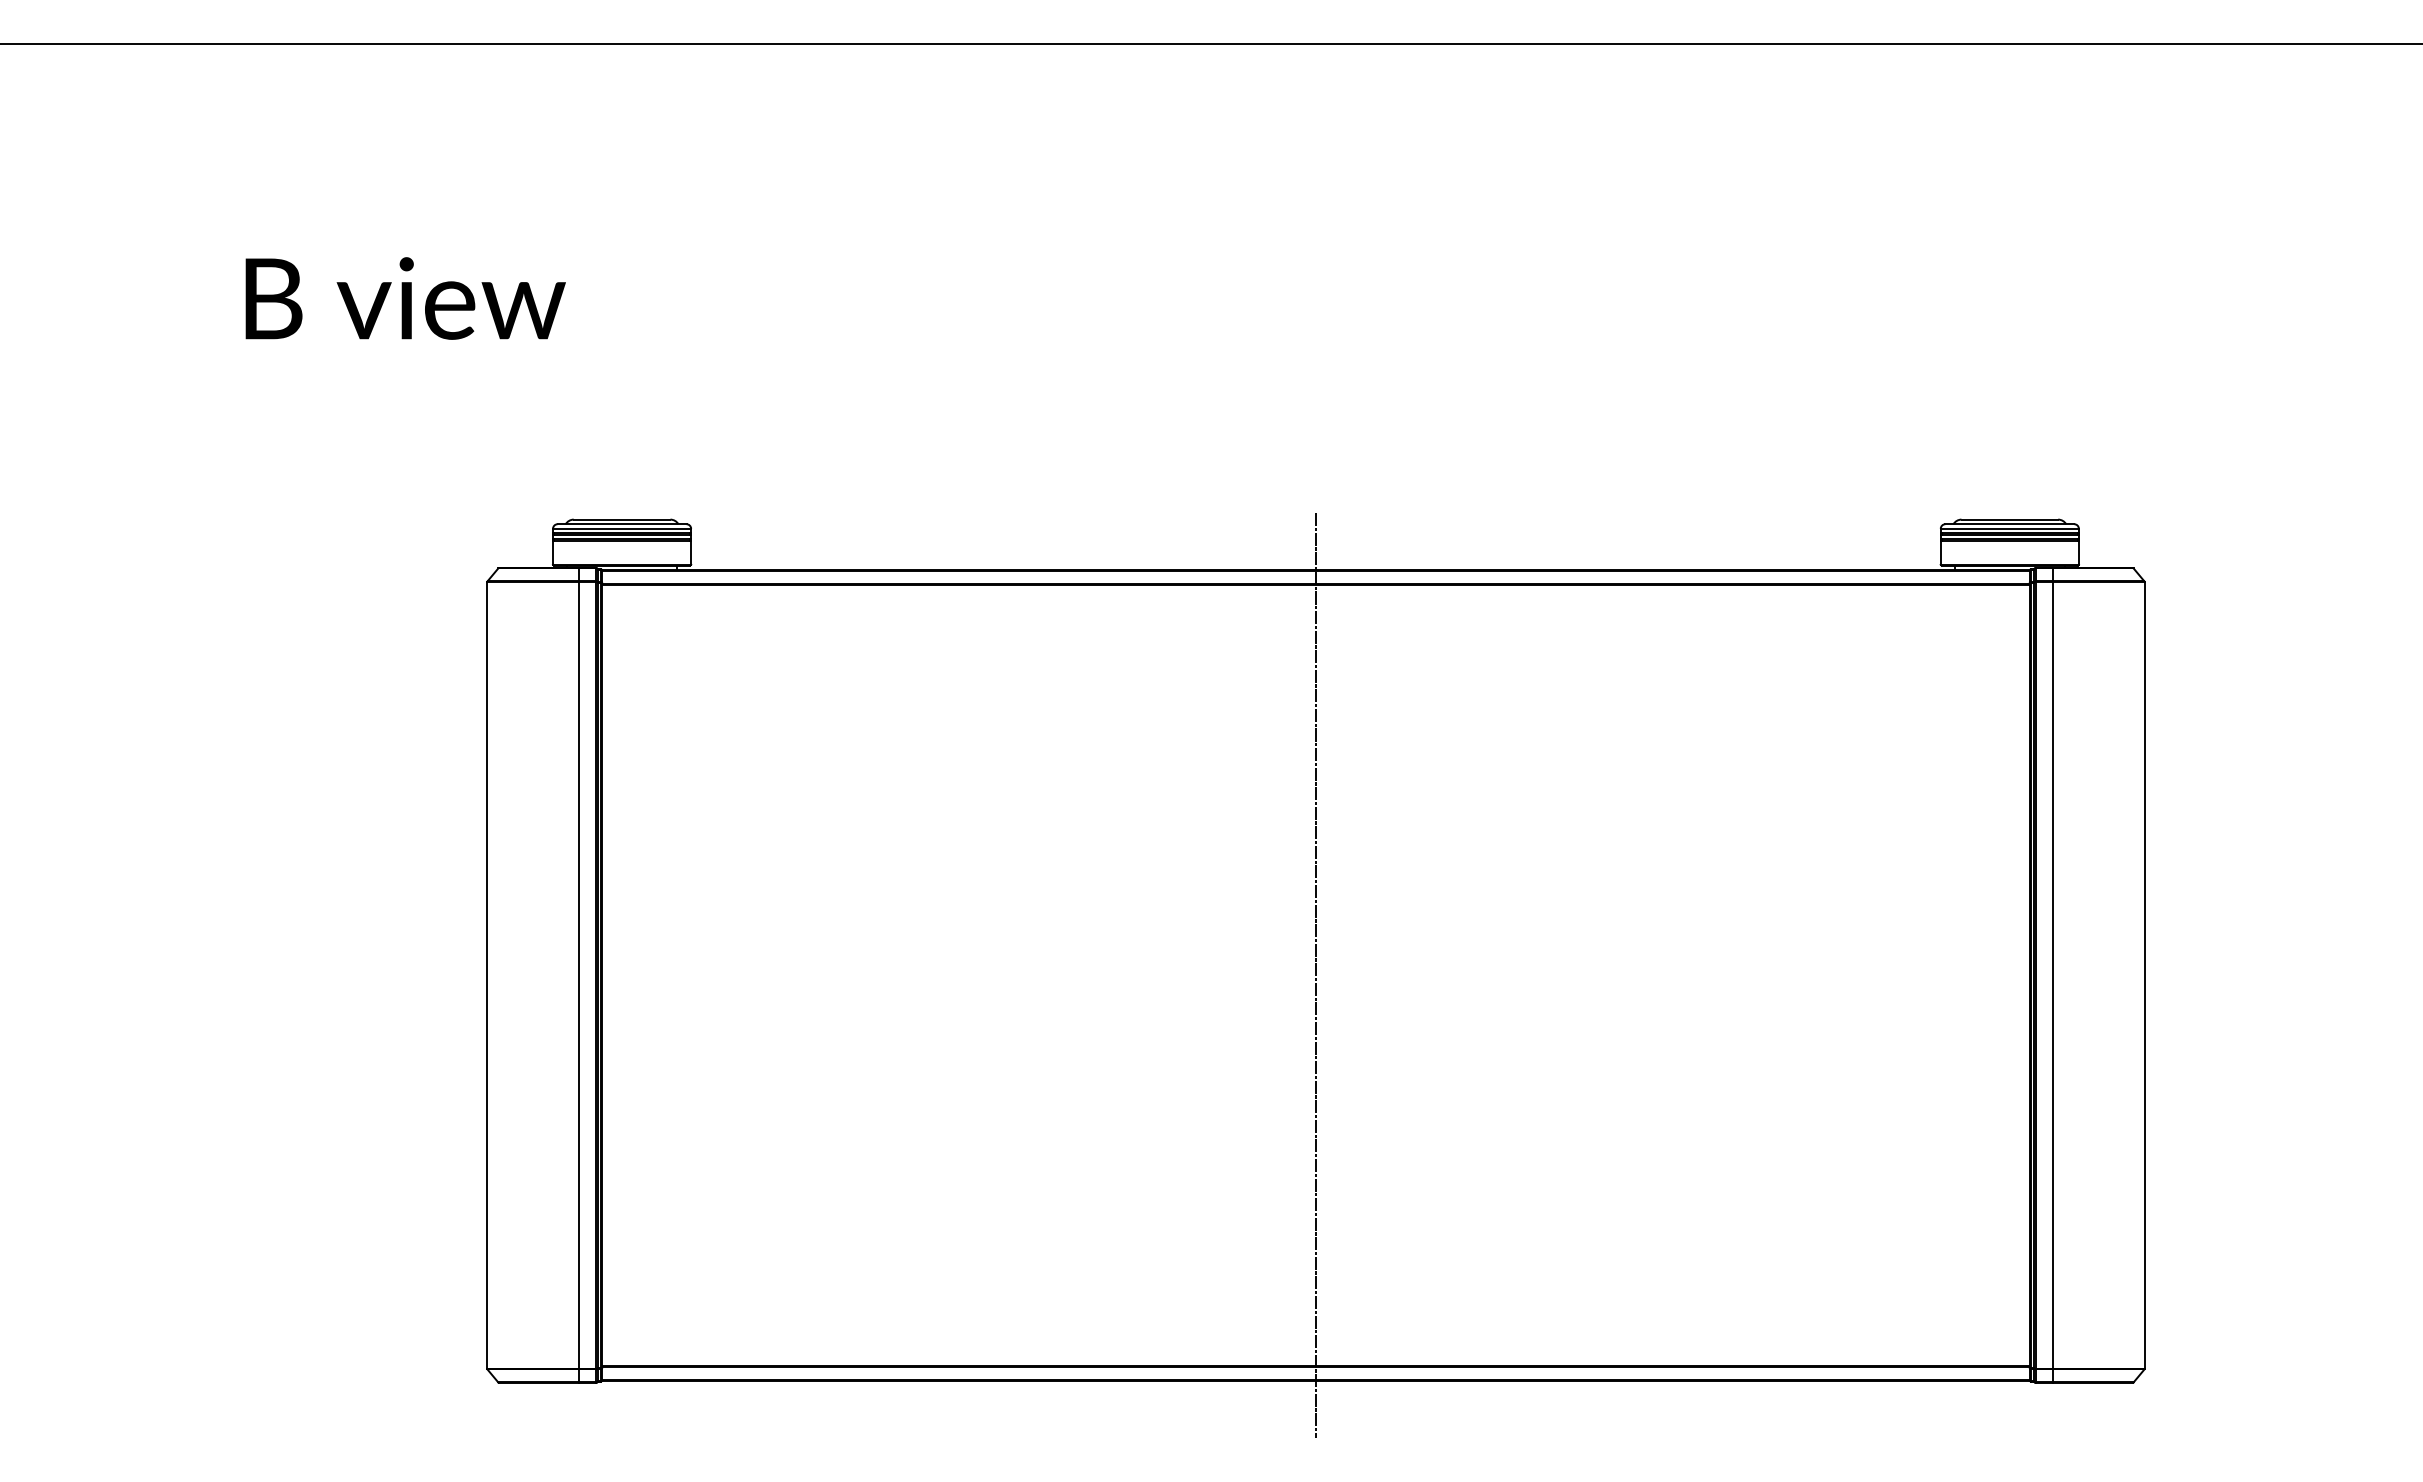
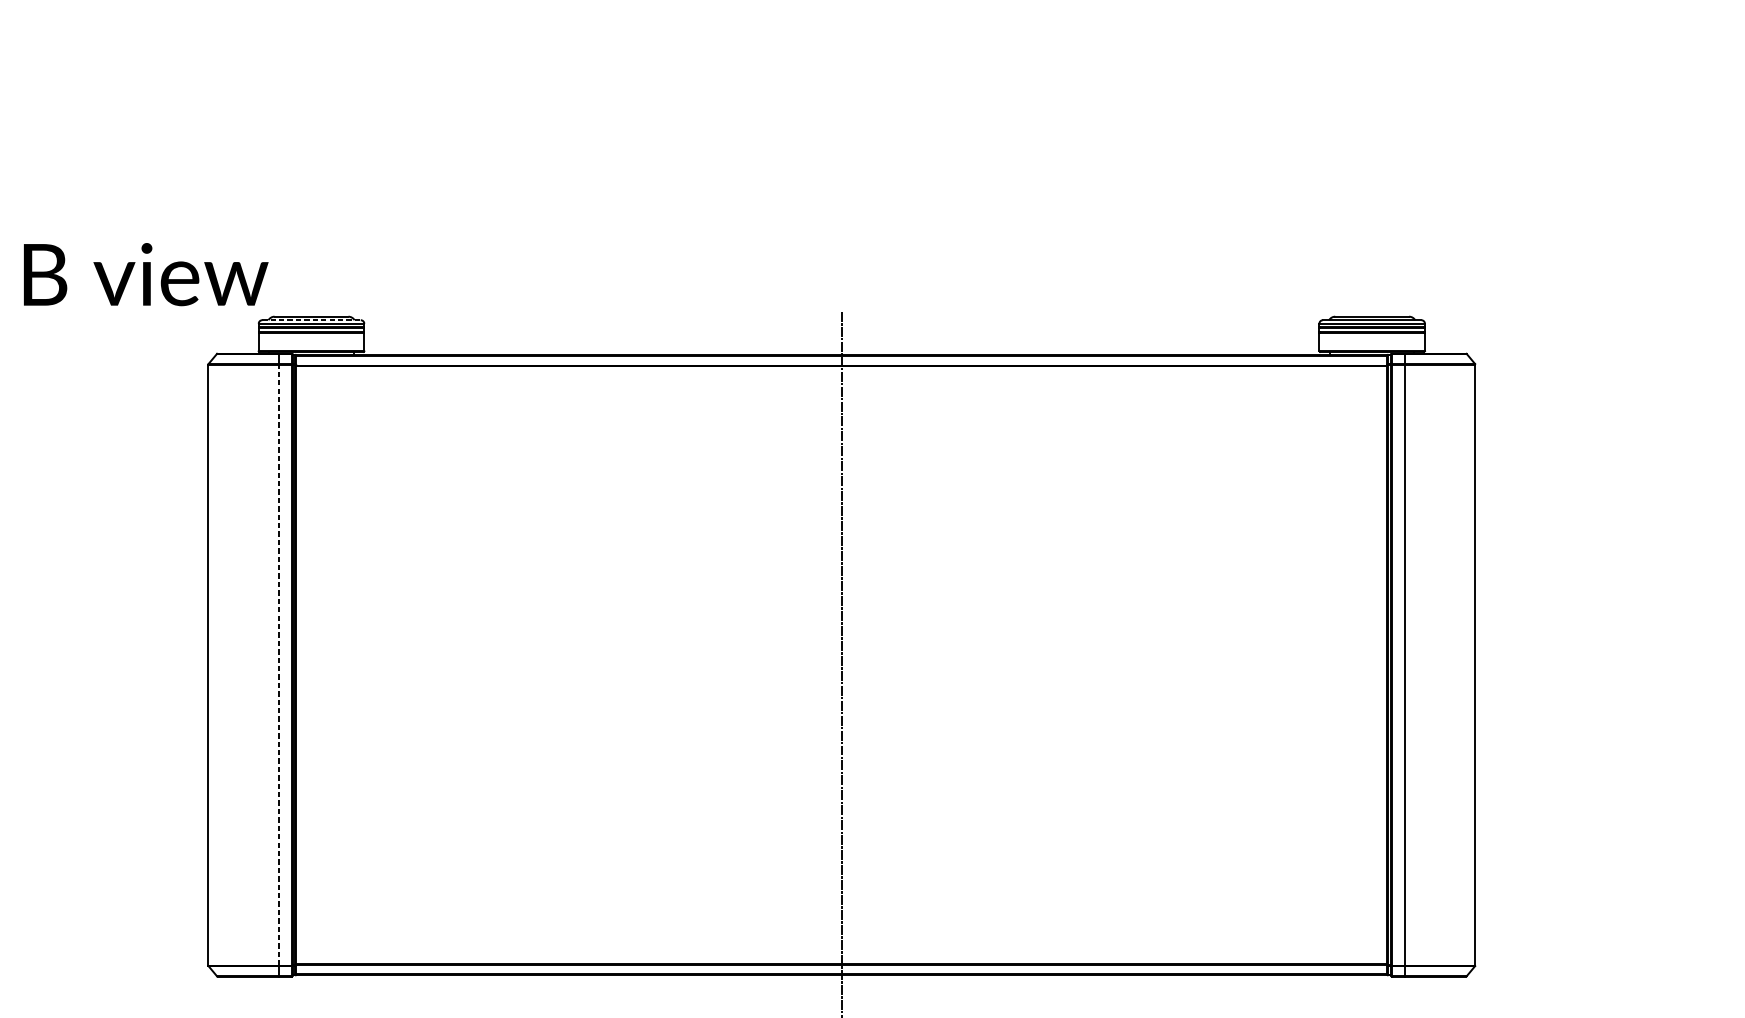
text: (405, 298) -> (145, 274), moved
line: (622, 524) -> (311, 320), solid -> dashed
line: (579, 974) -> (278, 664), solid -> dashed

